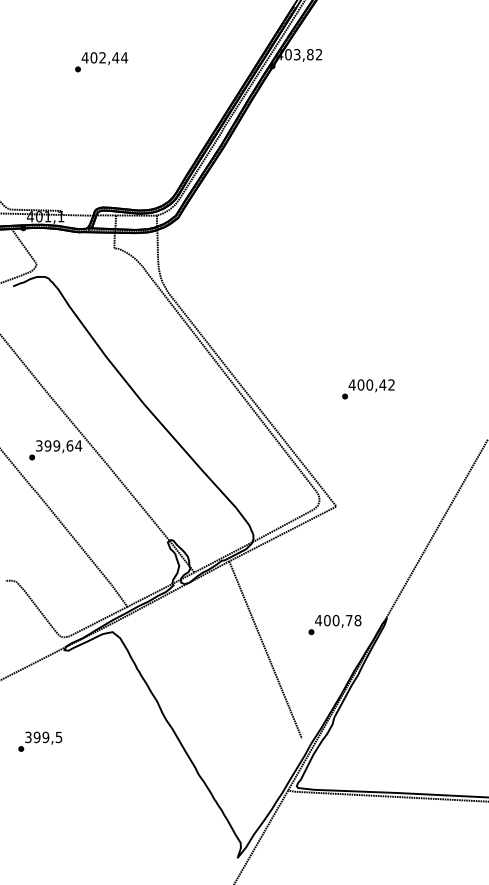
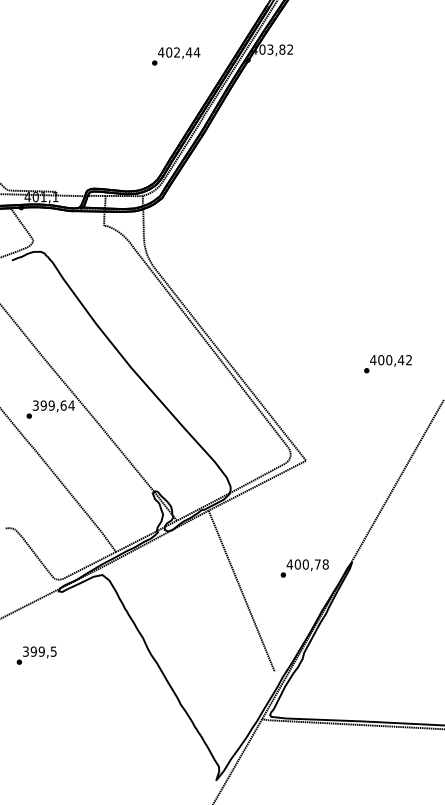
text: (101, 62) -> (176, 56), moved
text: (368, 389) -> (388, 364), moved
text: (40, 741) -> (36, 655), moved

